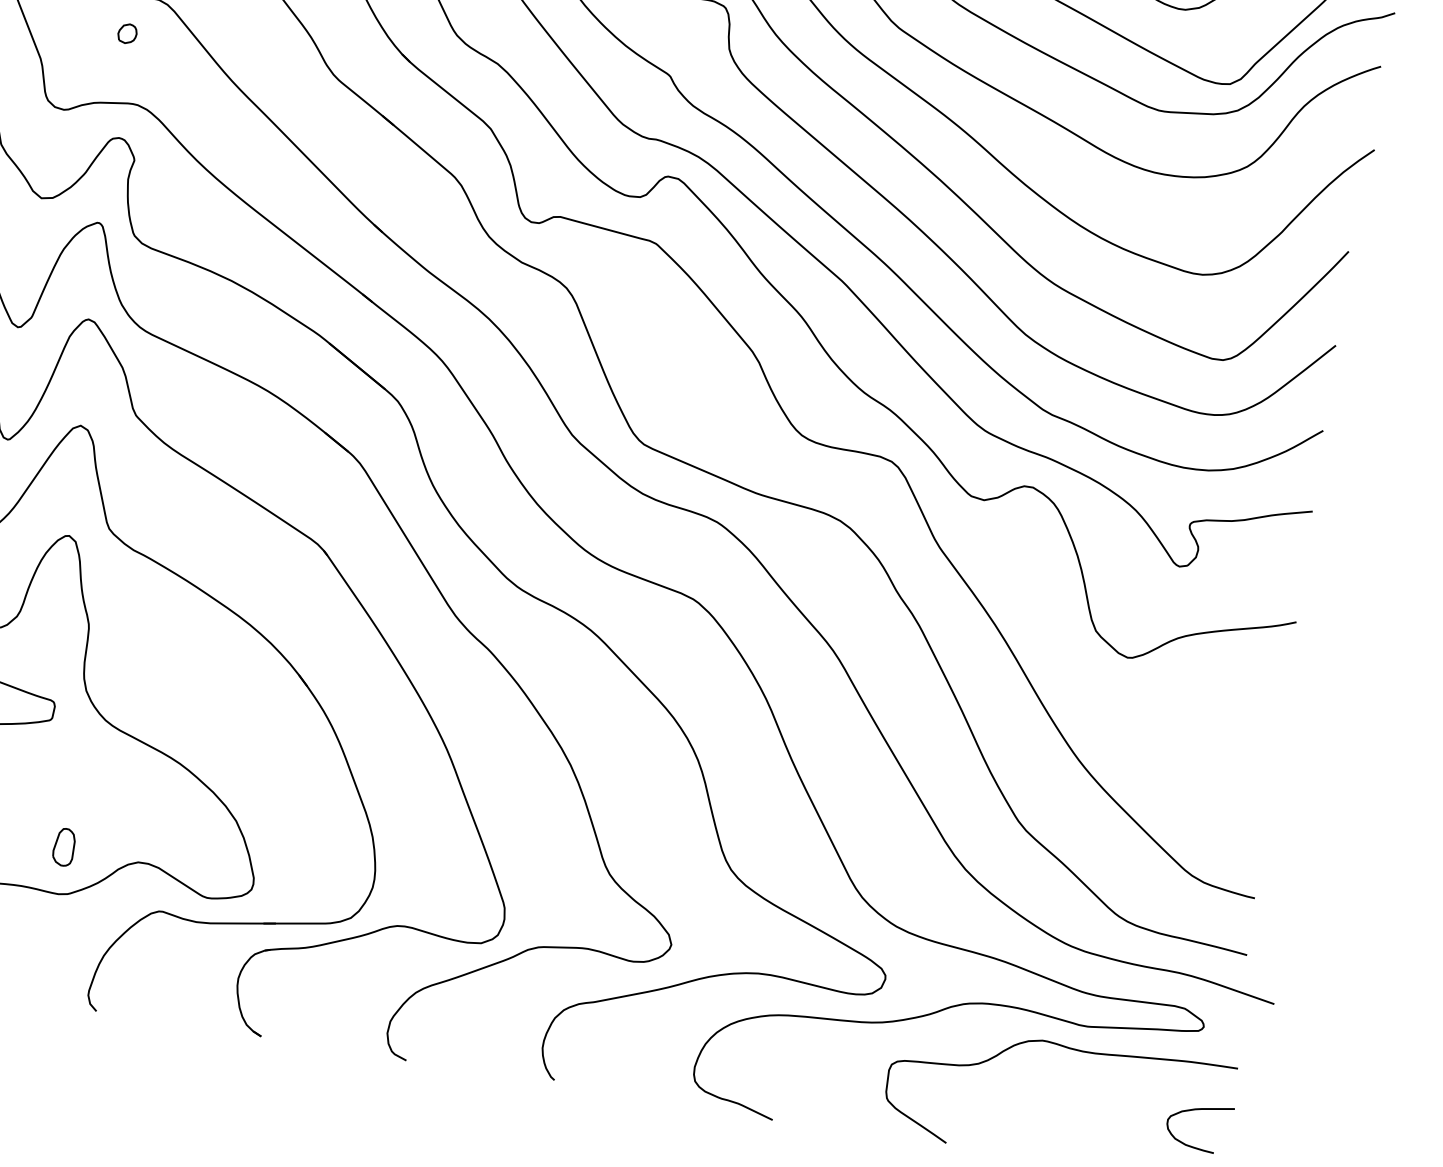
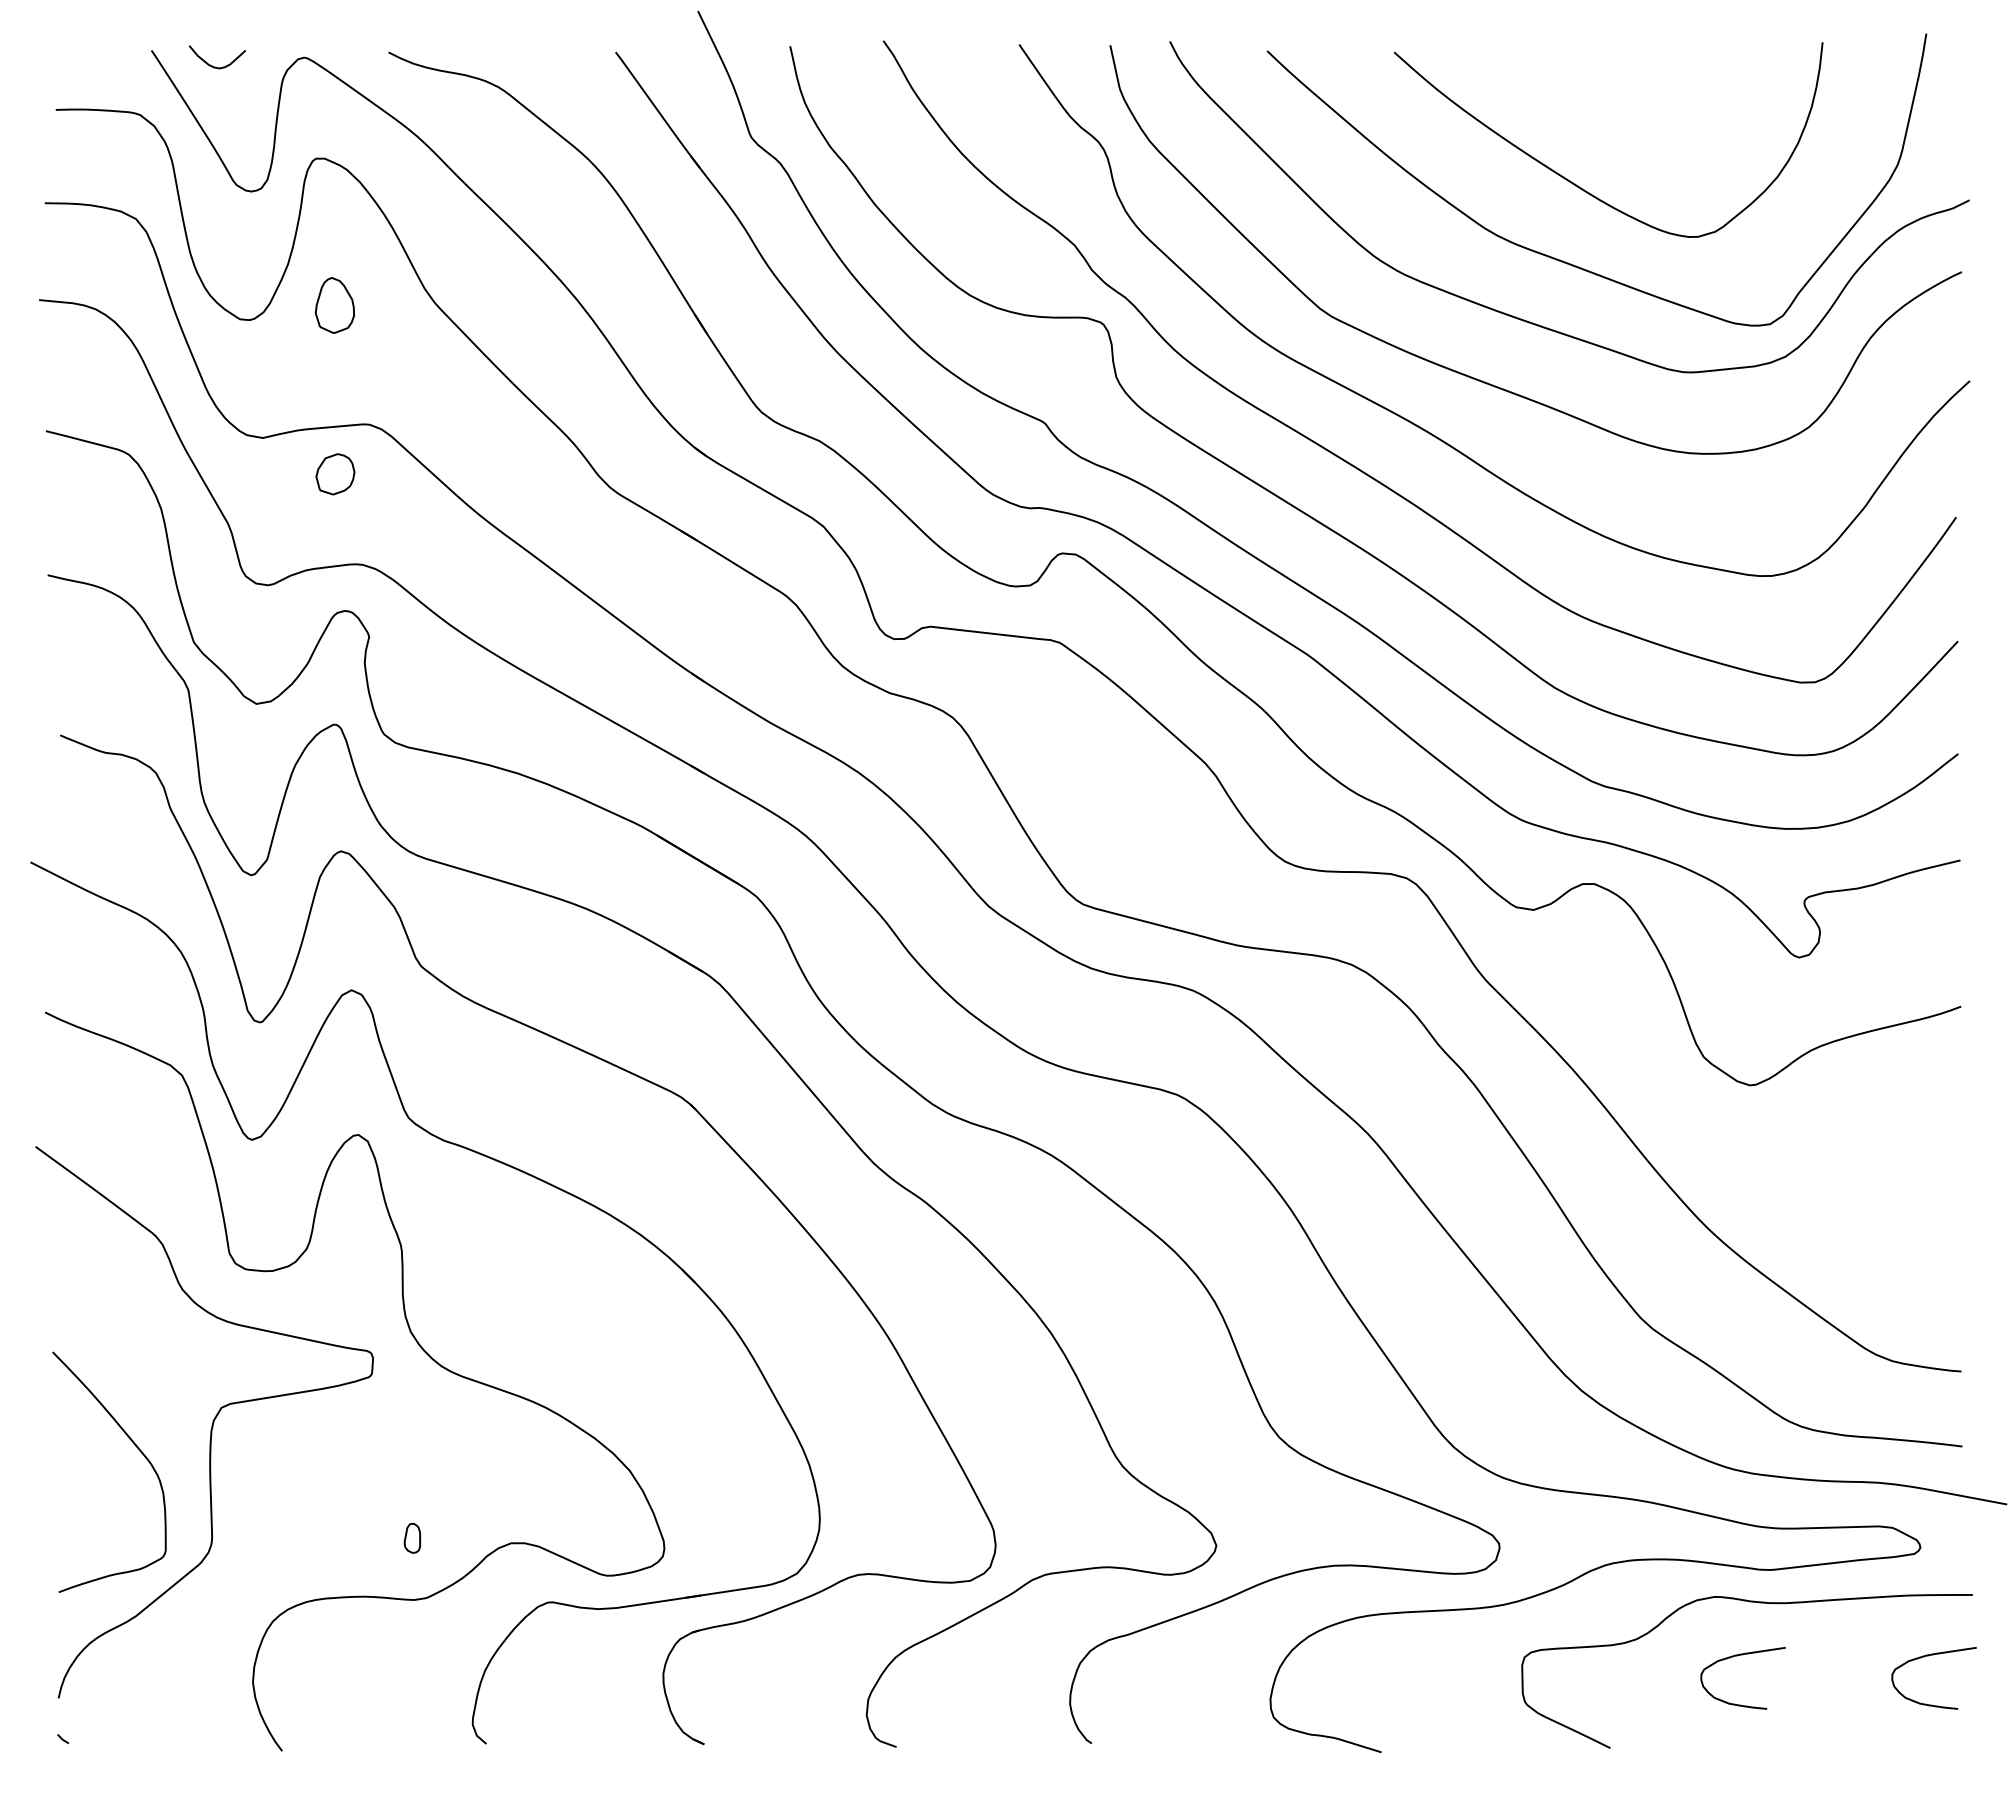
part: (127, 33) -> (335, 474), size x1.6
part: (64, 847) -> (412, 1538), size x0.6
curve: (1052, 1088) -> (1737, 1656), added

